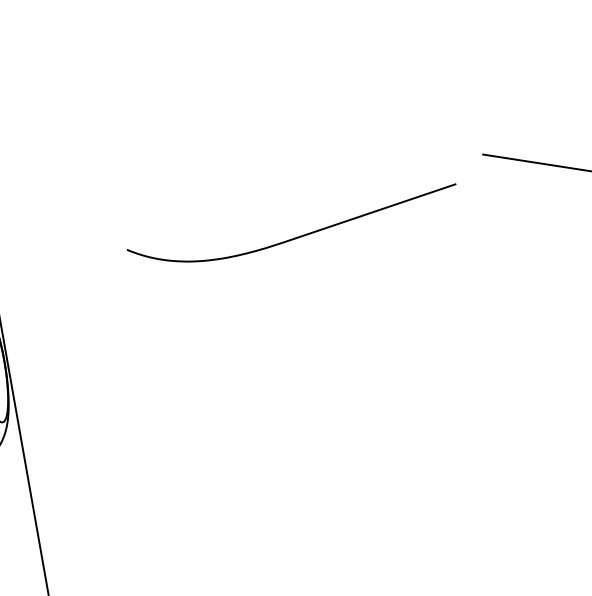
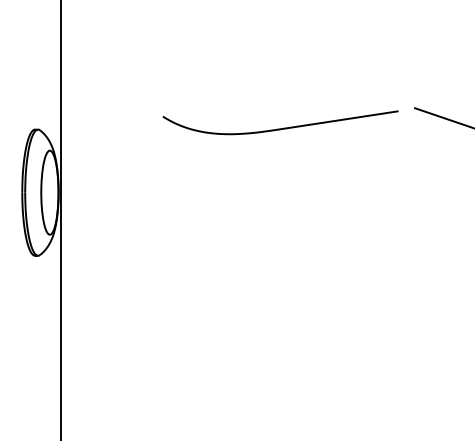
curve: (298, 235) -> (283, 127), moved

